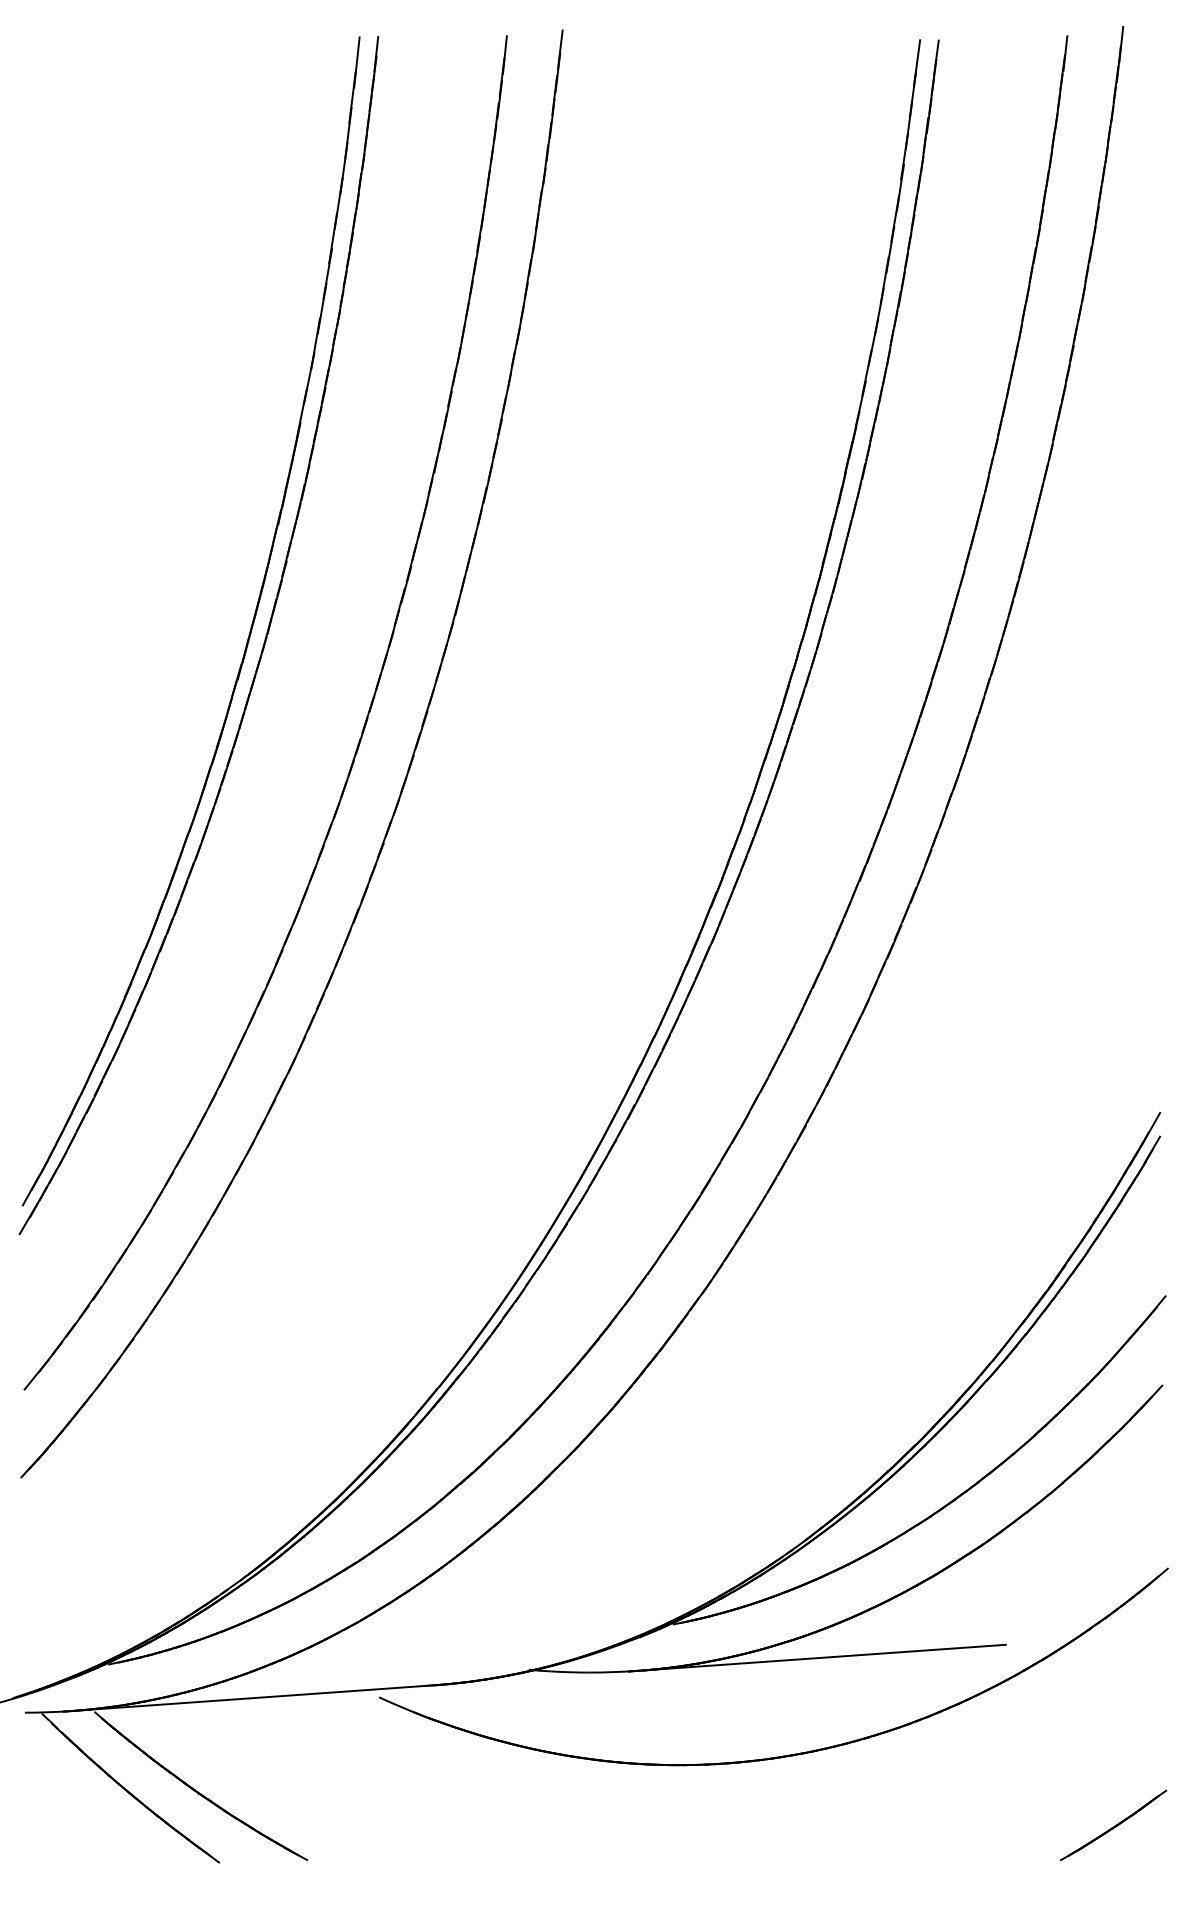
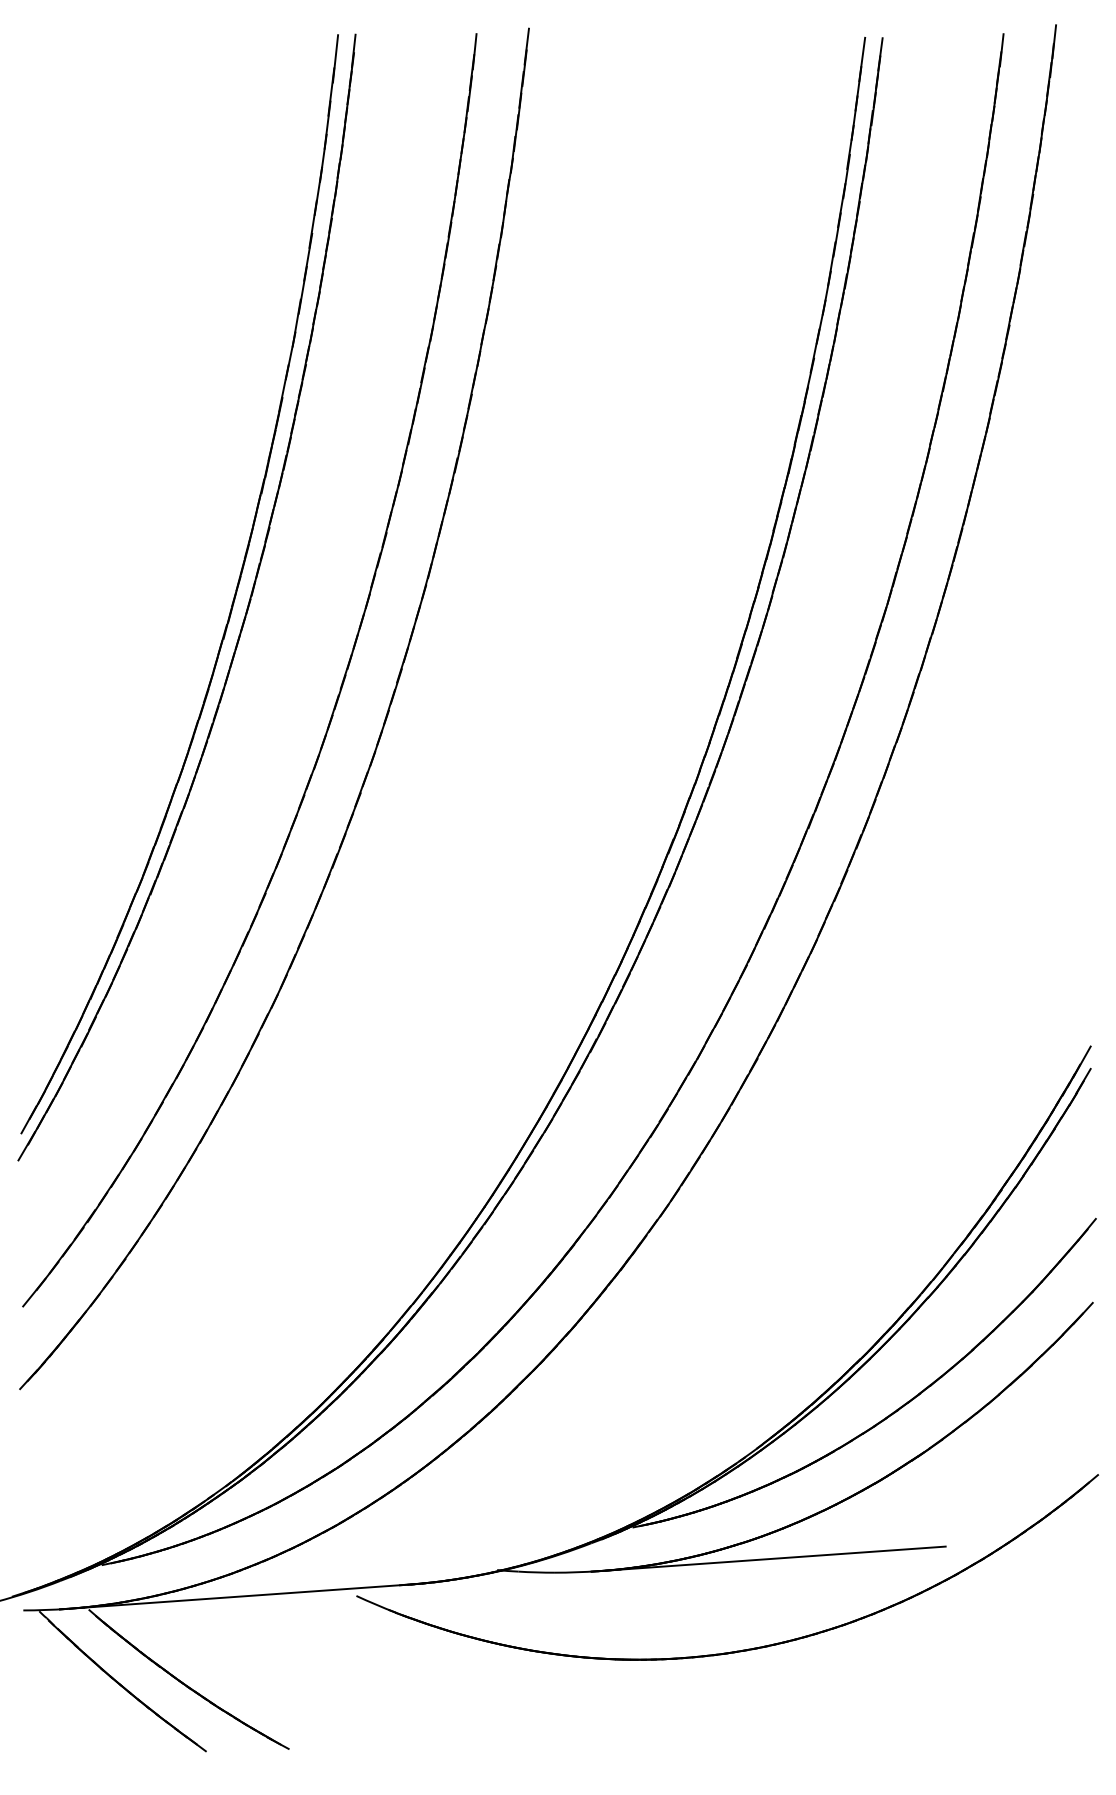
part: (1113, 1825) -> (1046, 1716), removed

